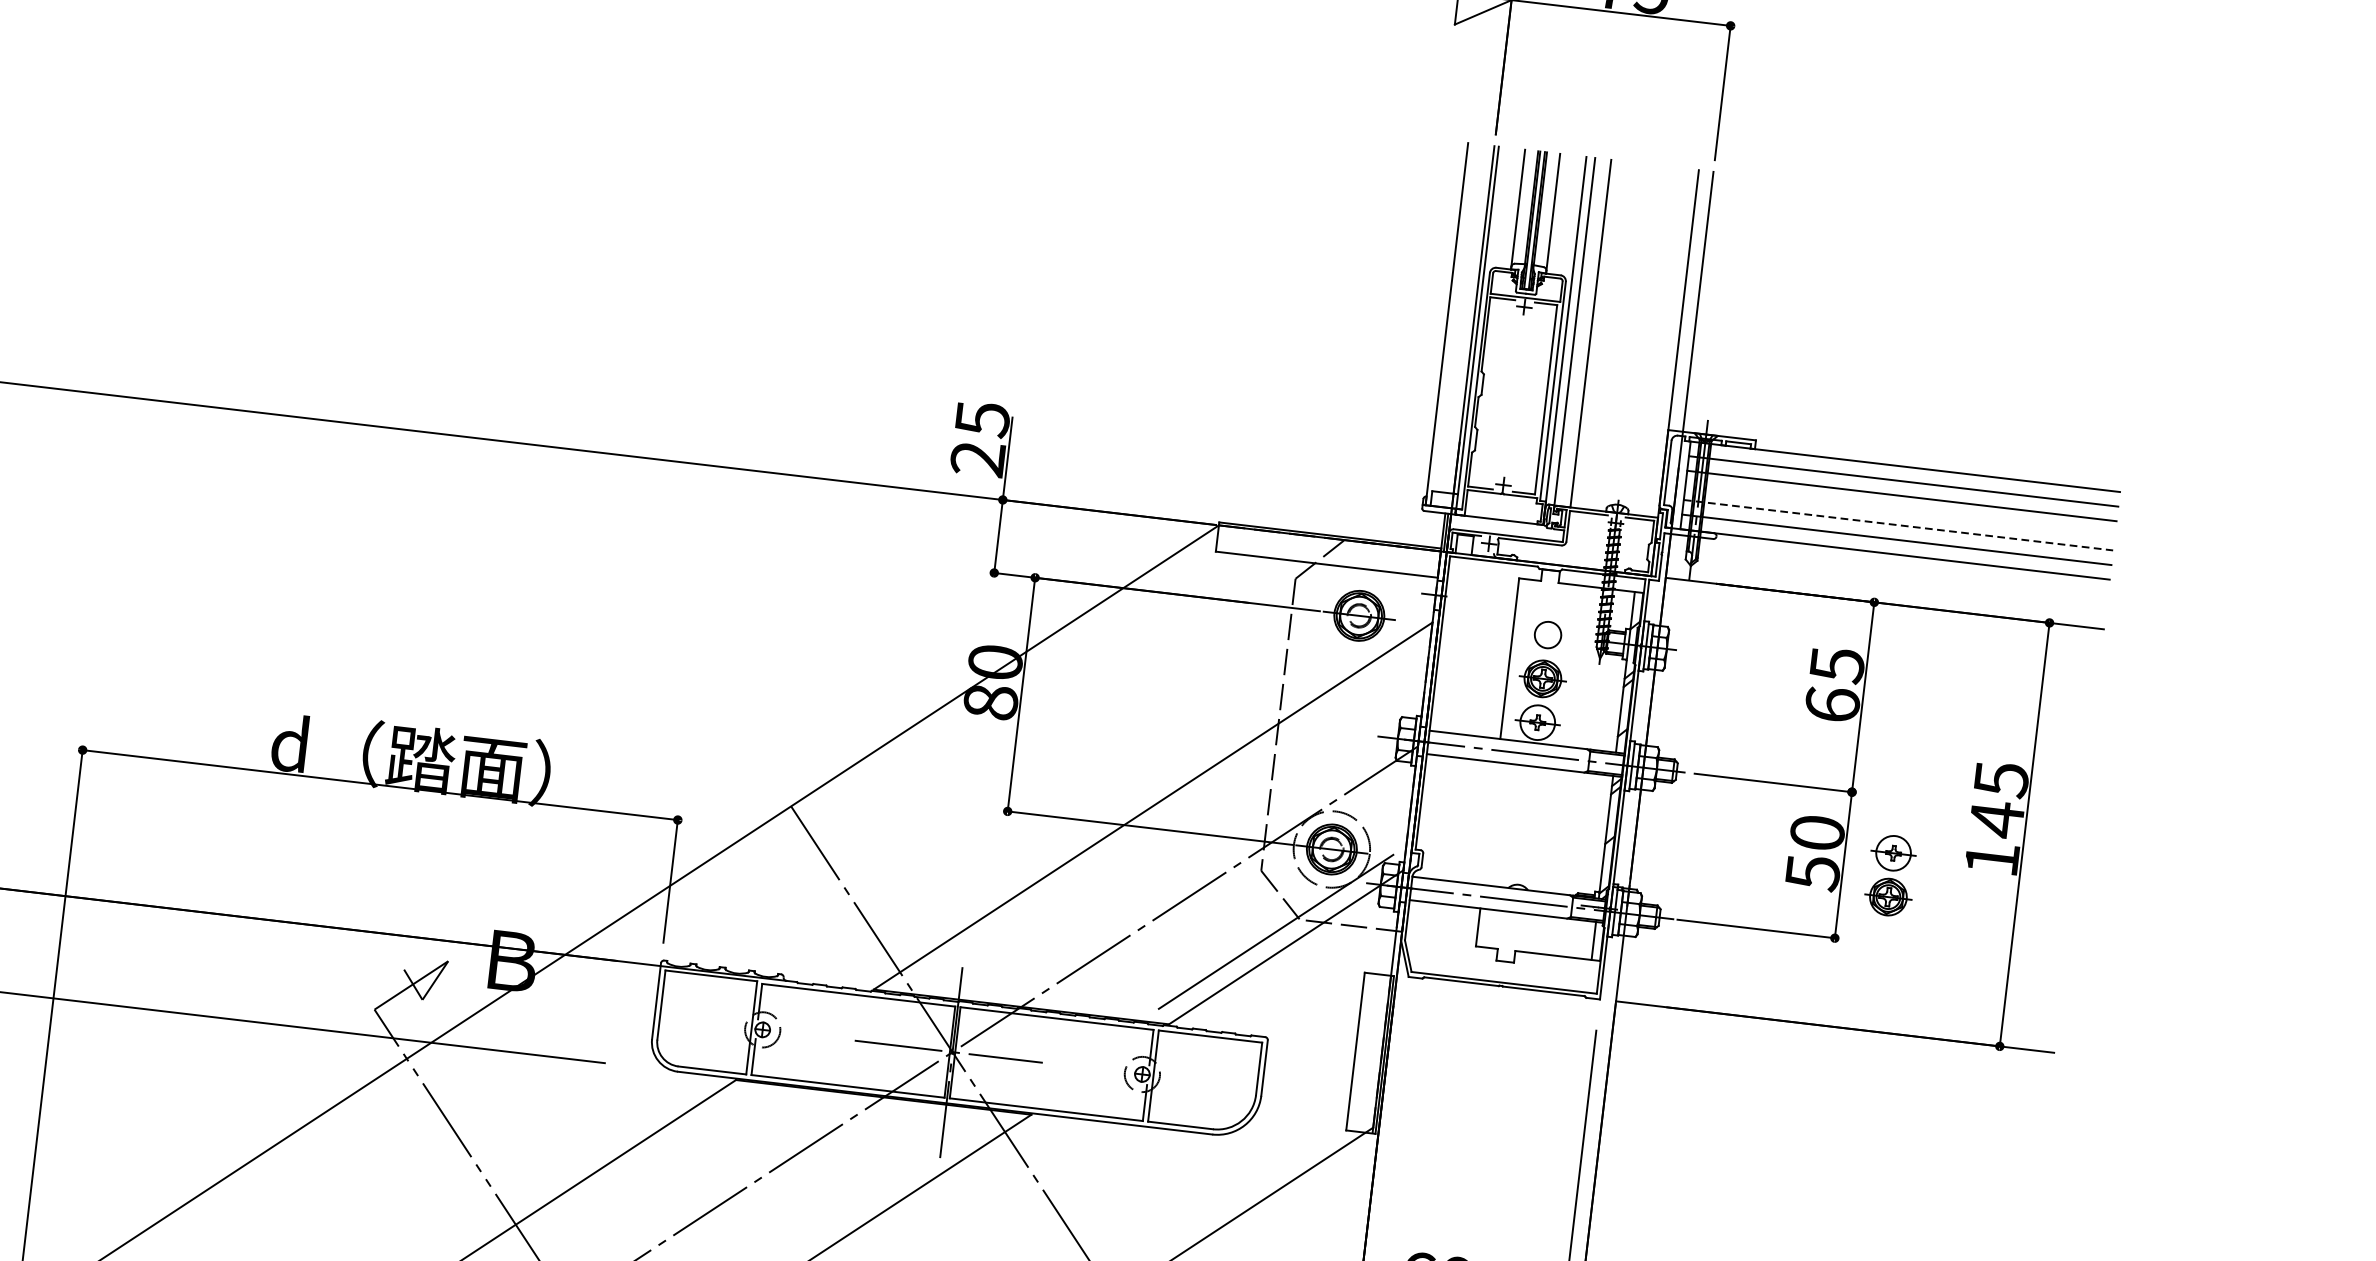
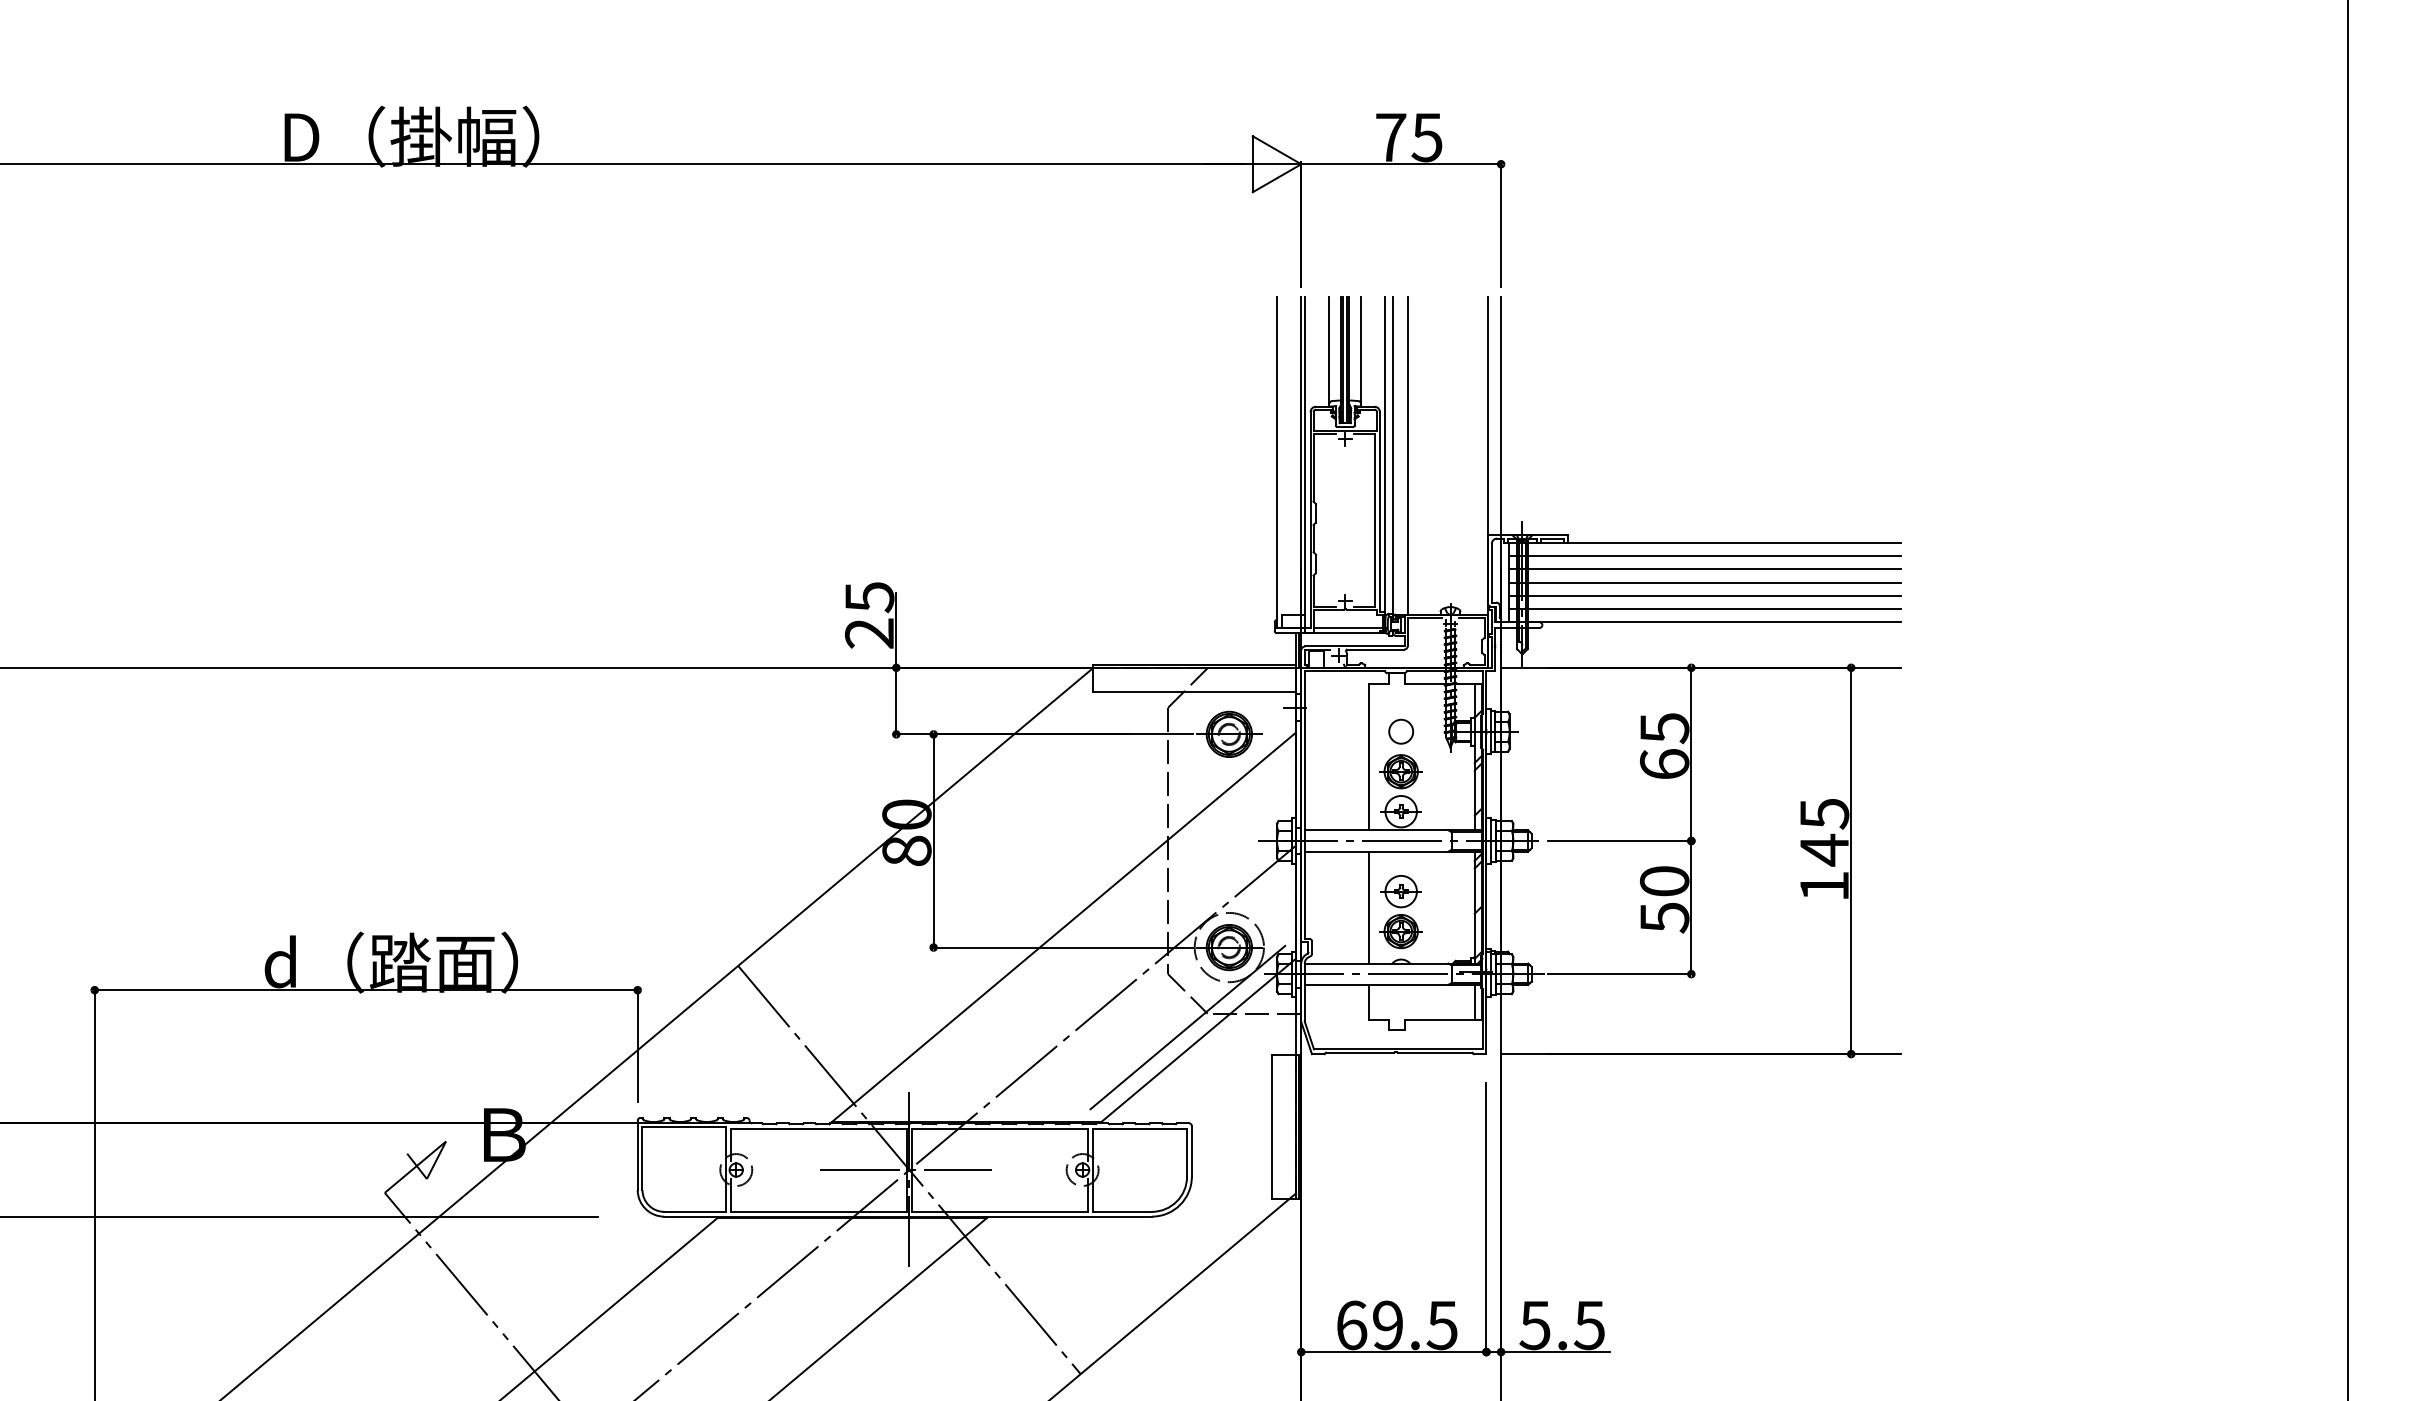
line: (1899, 510) -> (1704, 582), added
line: (1502, 513) -> (1347, 627), added
line: (1898, 524) -> (1704, 595), dashed -> solid
line: (1490, 823) -> (1369, 907), added
part: (1890, 876) -> (1400, 912), moved

